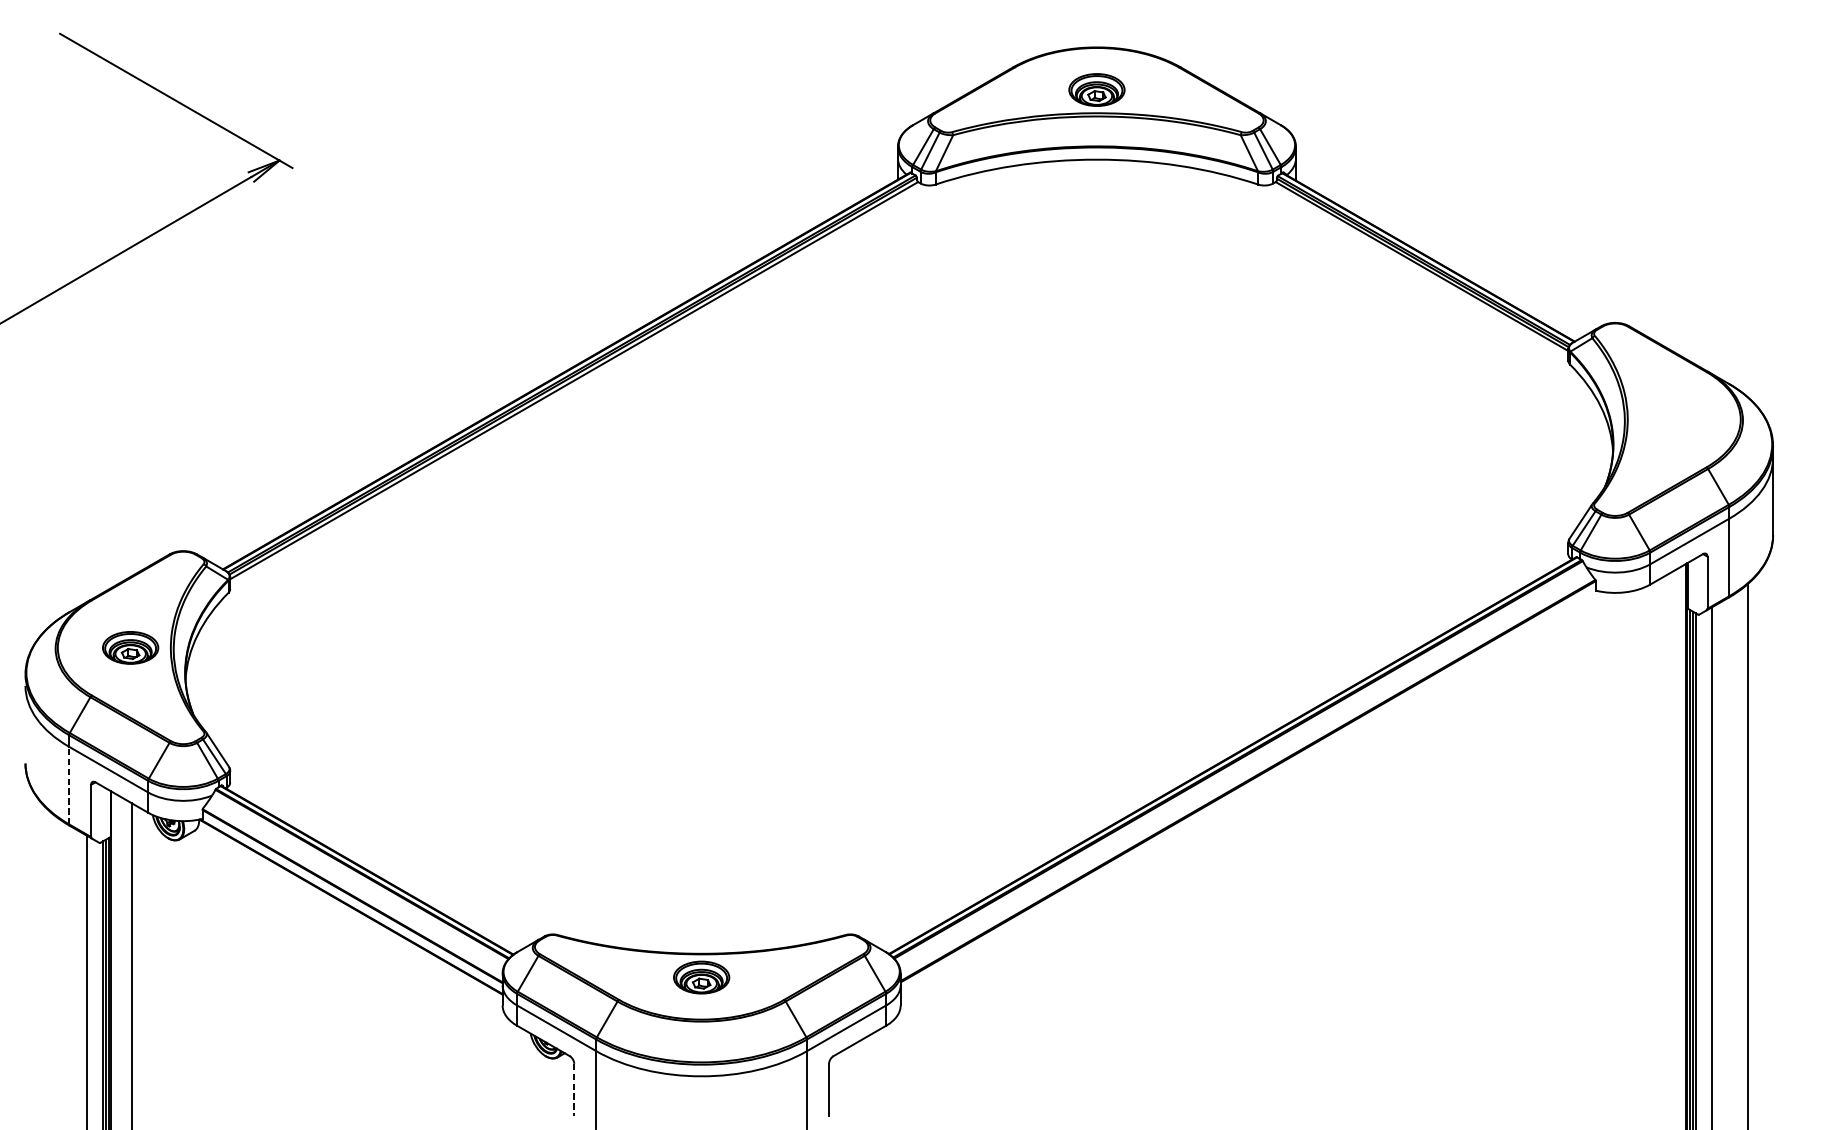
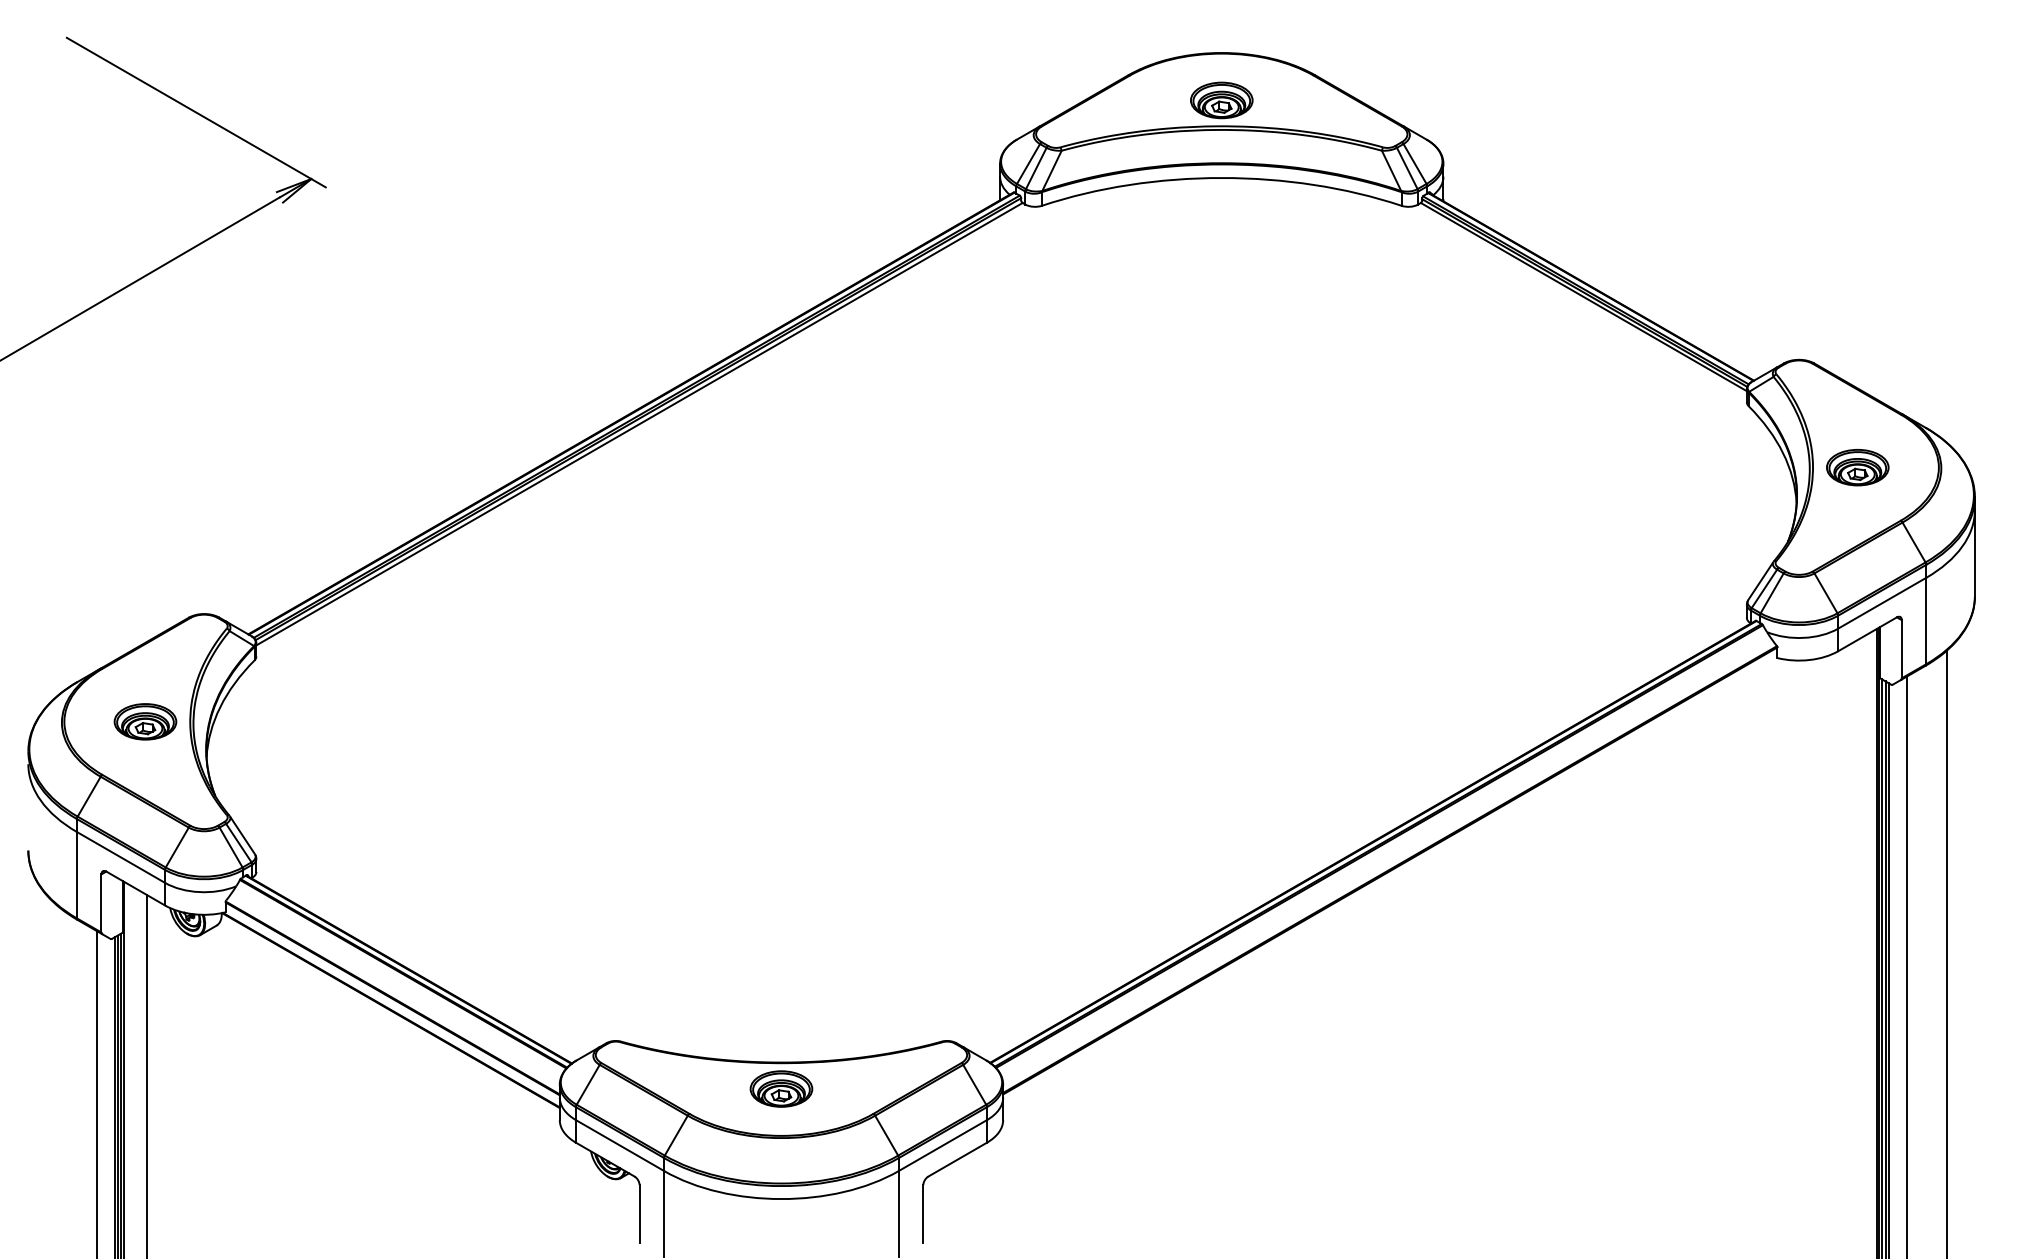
part: (1667, 419) -> (1857, 467), added
line: (68, 784) -> (76, 874), dashed -> solid
line: (574, 1090) -> (639, 1214), dashed -> solid

